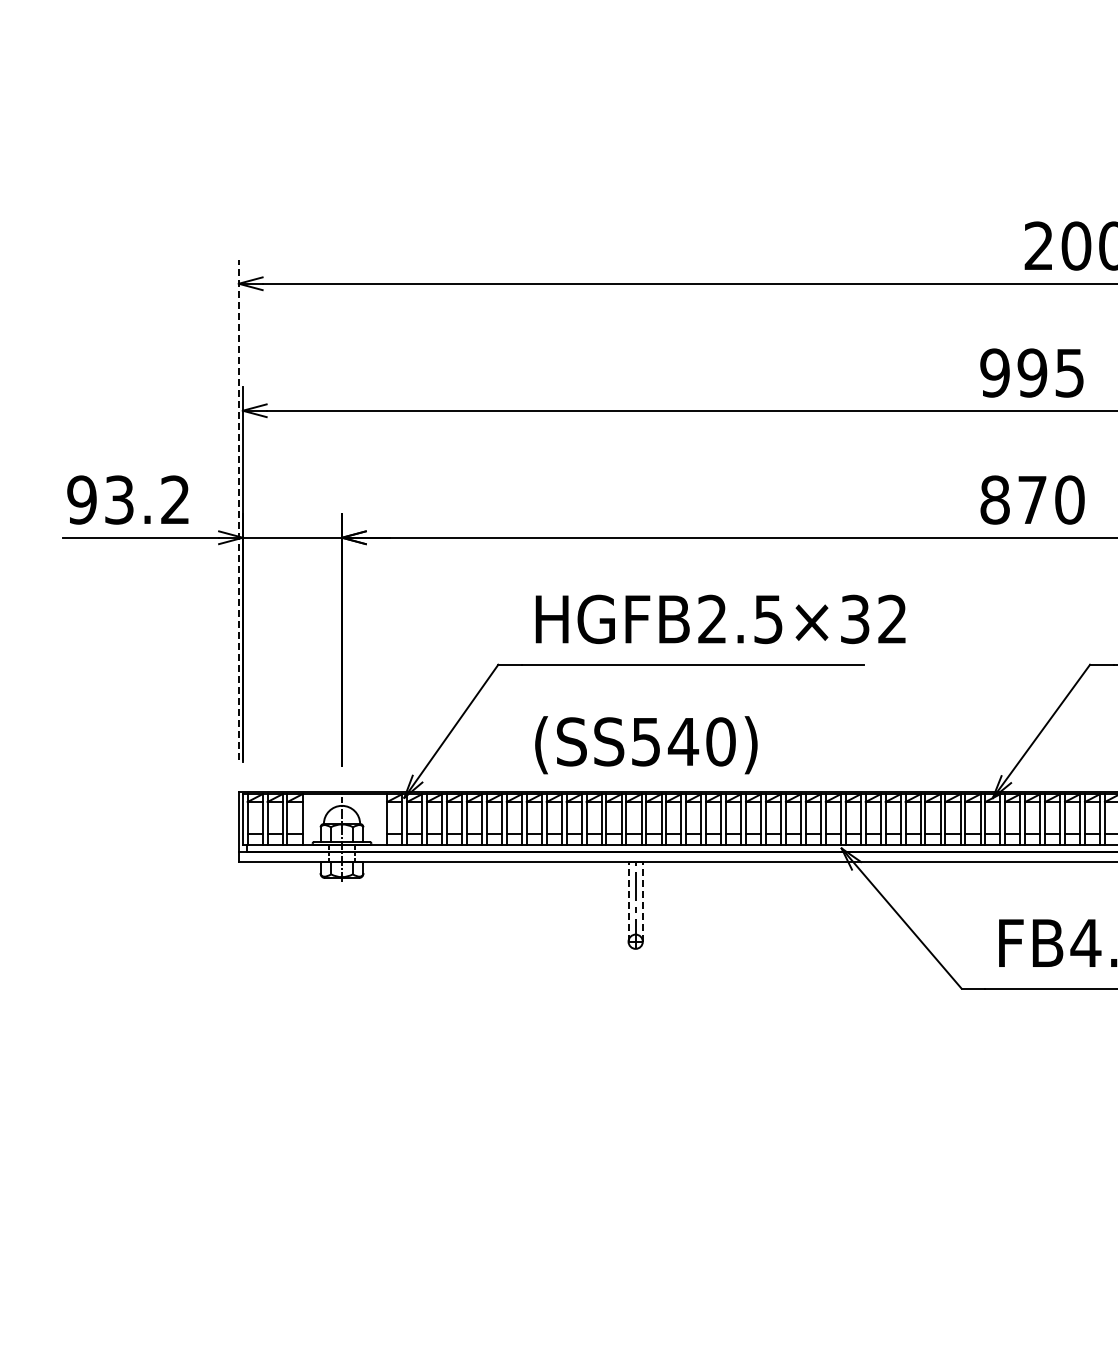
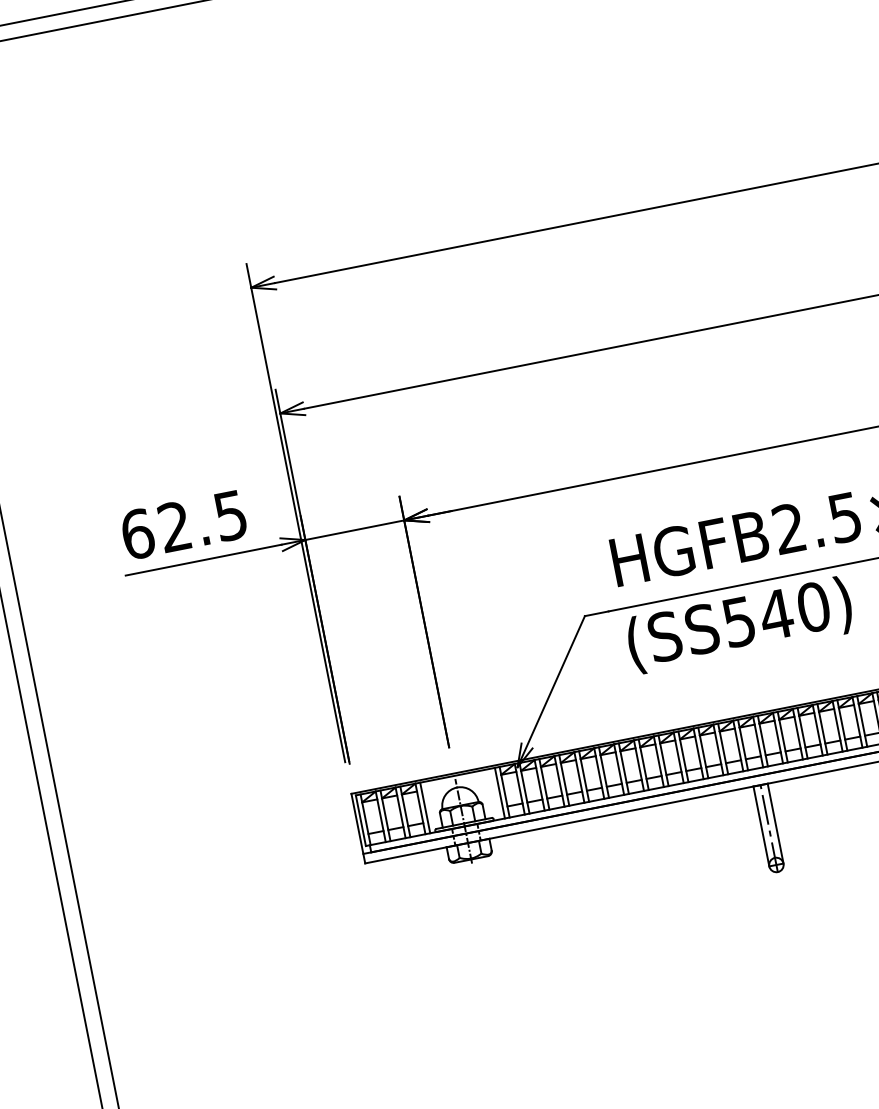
text: (128, 499) -> (183, 524), 93.2 -> 62.5
line: (238, 509) -> (295, 512), dashed -> solid
text: (646, 745) -> (740, 625), moved
line: (307, 819) -> (425, 807), added
line: (382, 819) -> (500, 793), added
line: (628, 901) -> (761, 826), dashed -> solid
line: (642, 901) -> (775, 823), dashed -> solid

